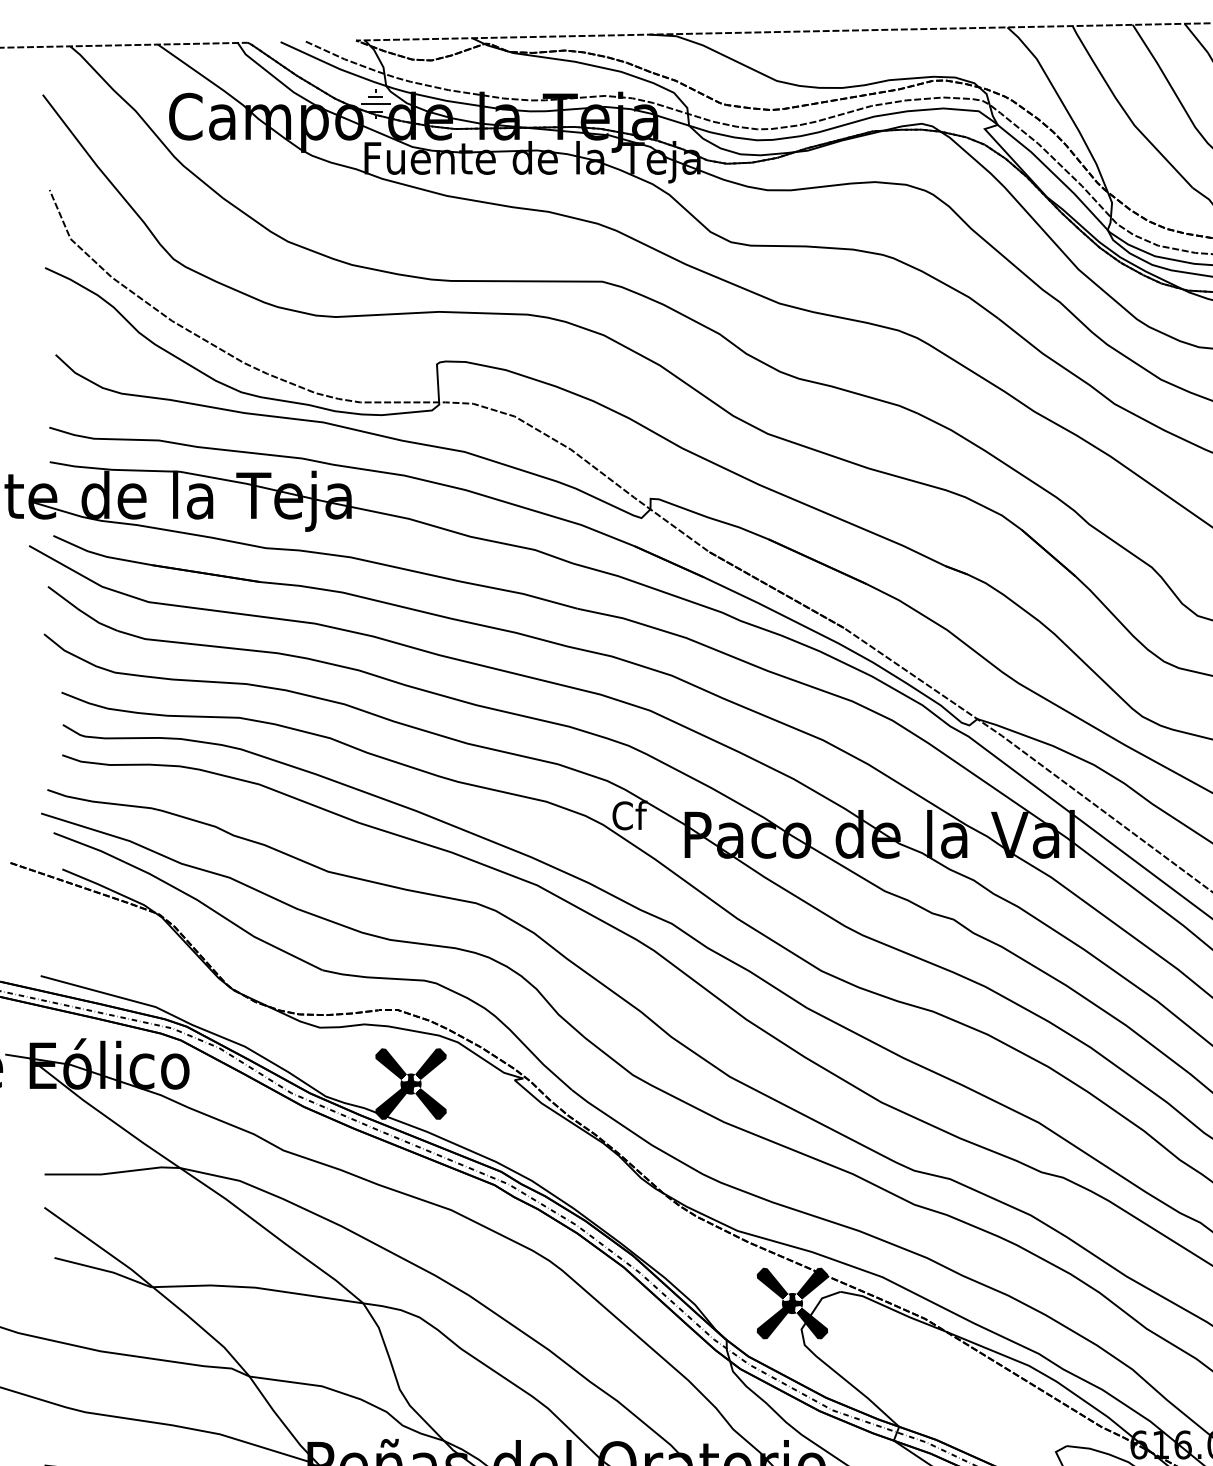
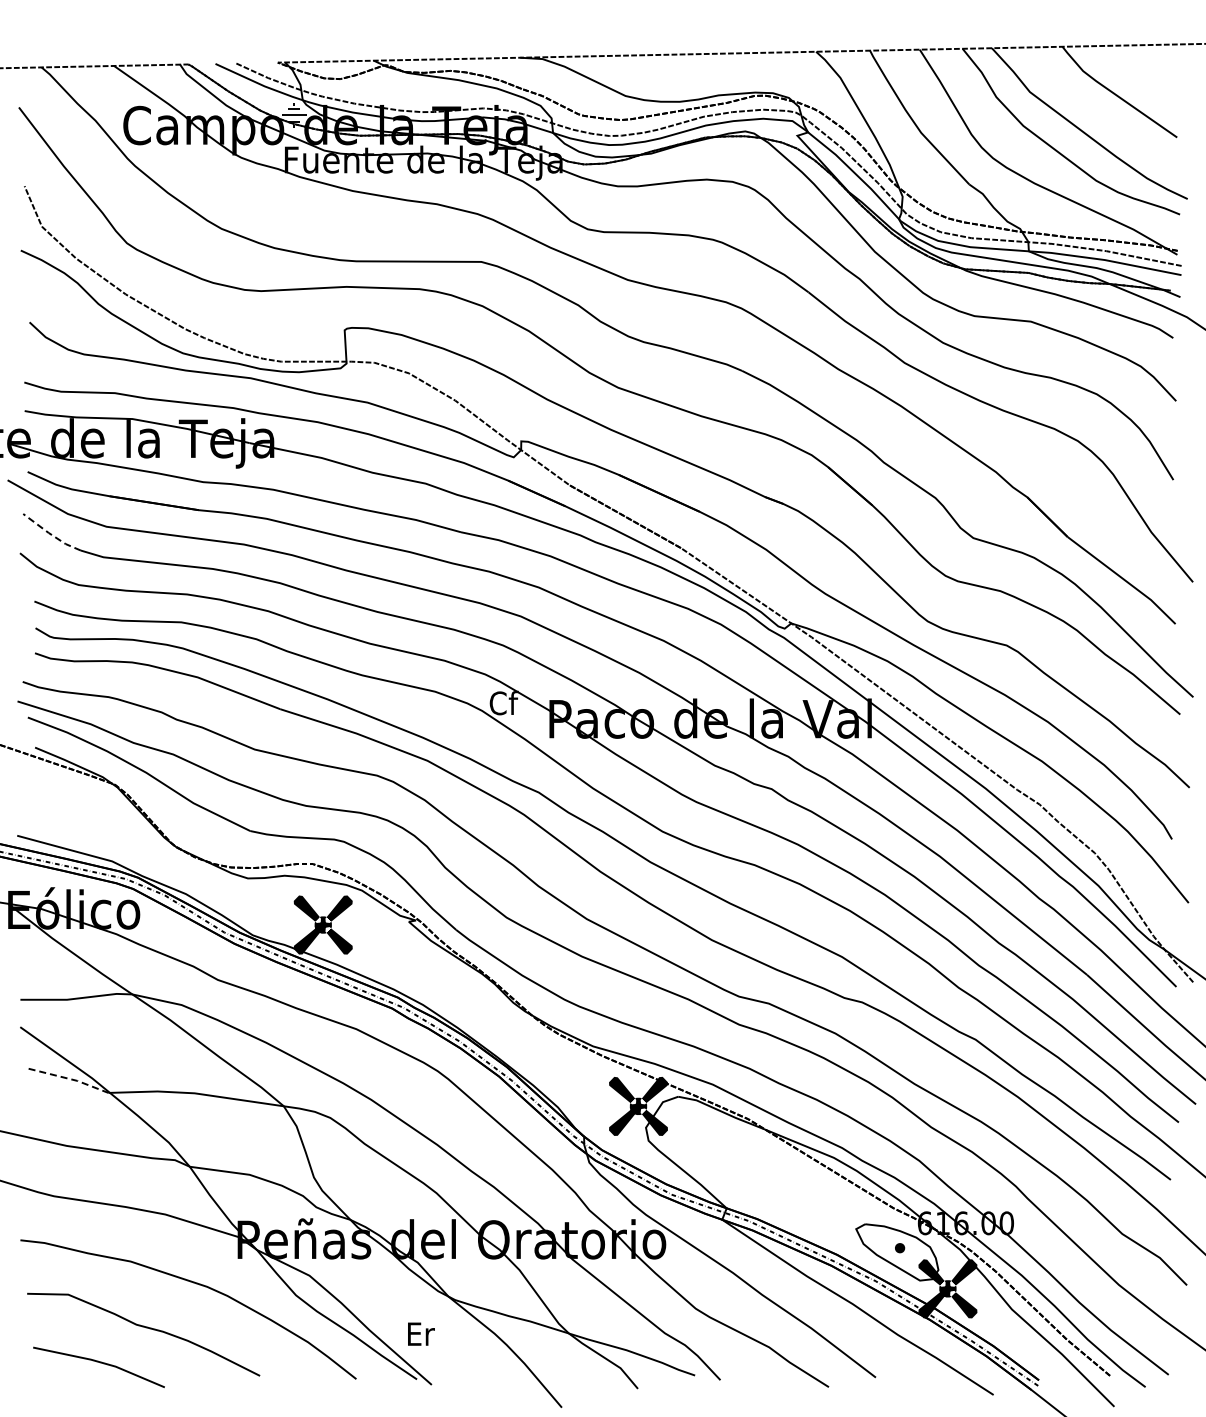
line: (82, 611) -> (51, 534), solid -> dashed
line: (103, 1270) -> (69, 1079), solid -> dashed

